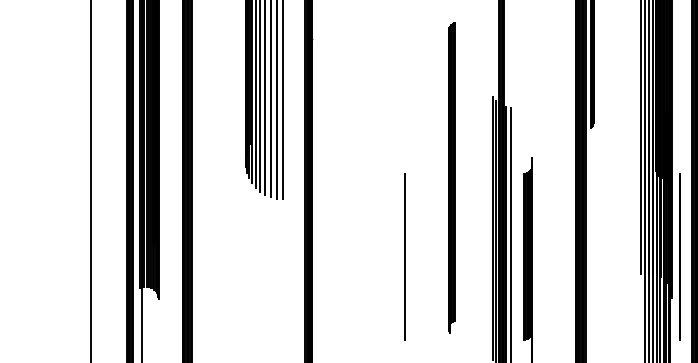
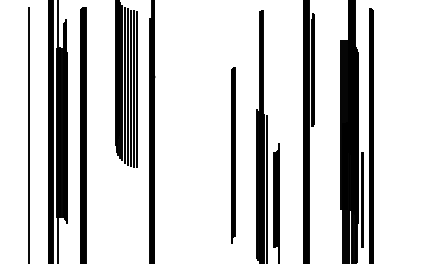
line: (404, 255) -> (206, 199), removed

